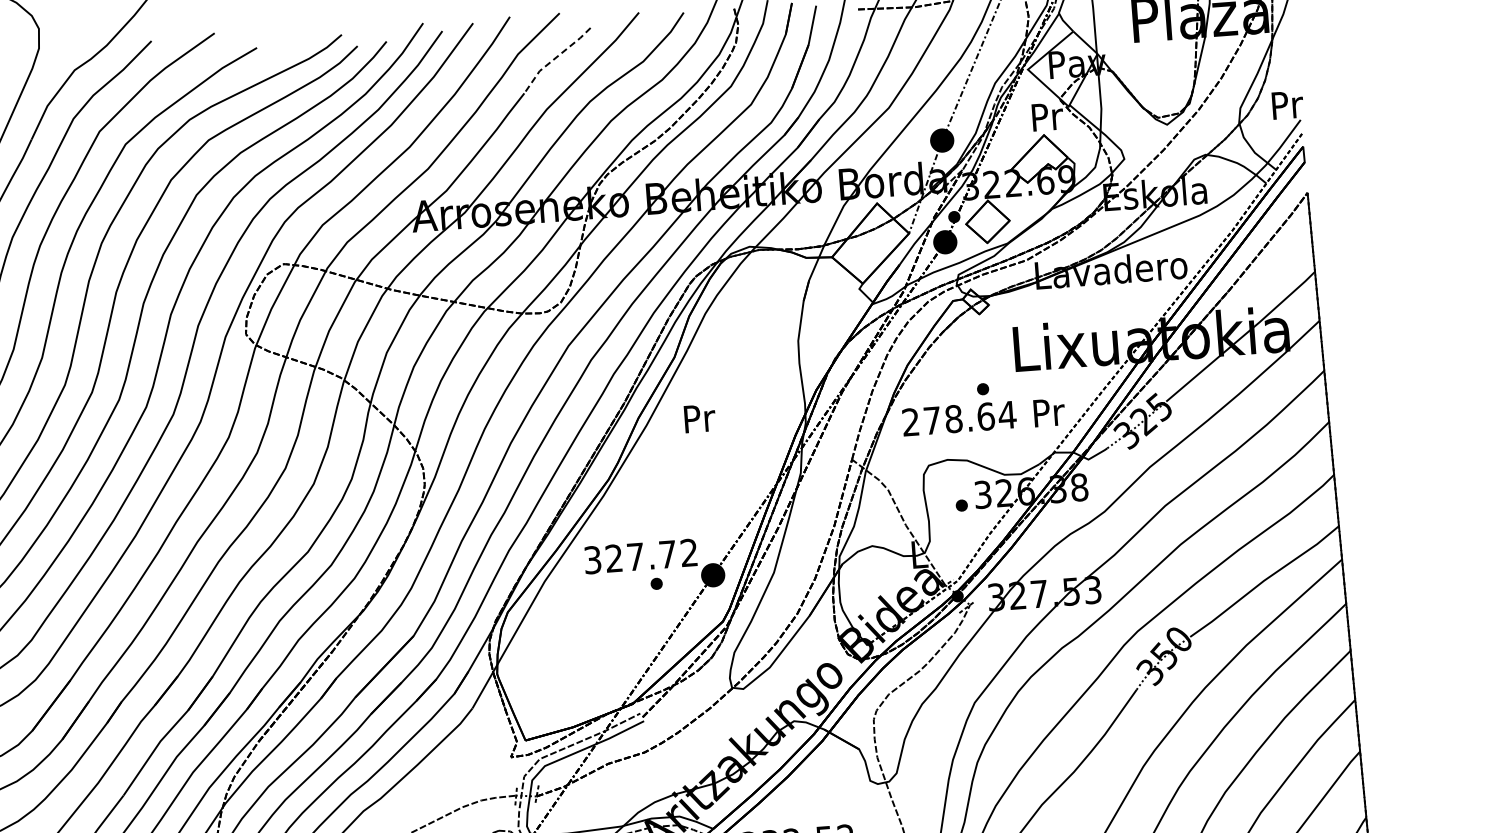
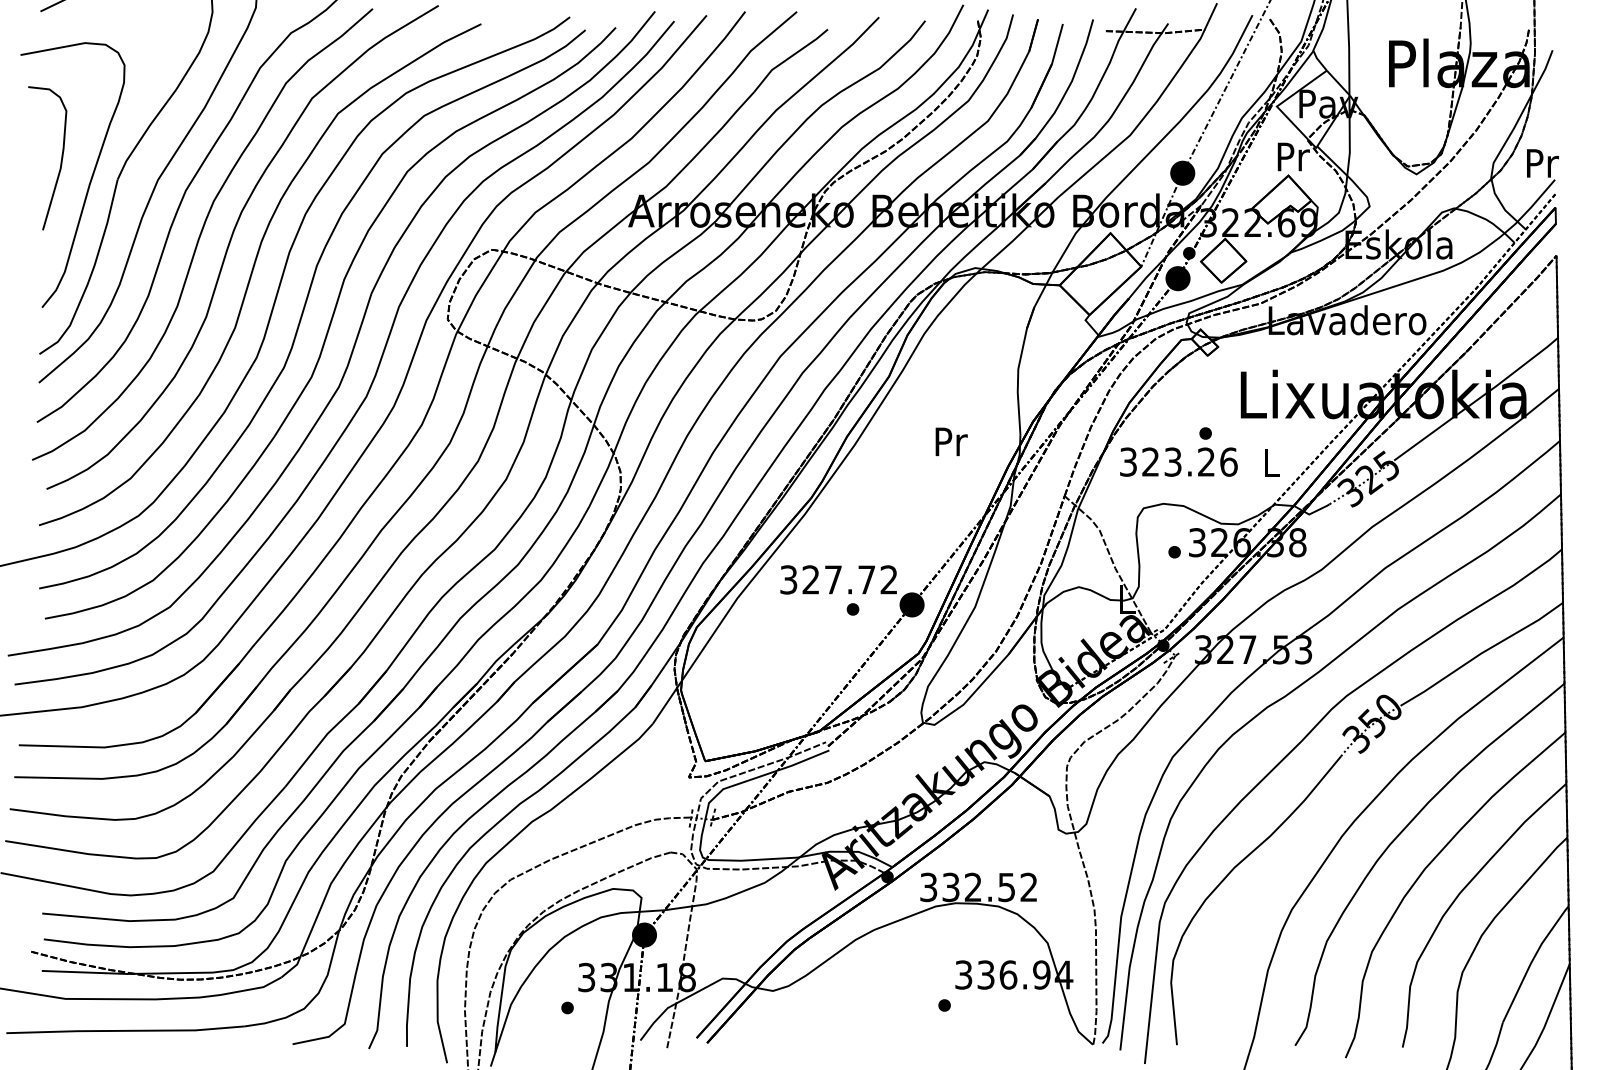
line: (554, 58) -> (788, 58), dashed -> solid
text: (1049, 412) -> (1272, 462), Pr -> L
text: (699, 418) -> (951, 441), moved
text: (959, 418) -> (1179, 461), 278.64 -> 323.26

